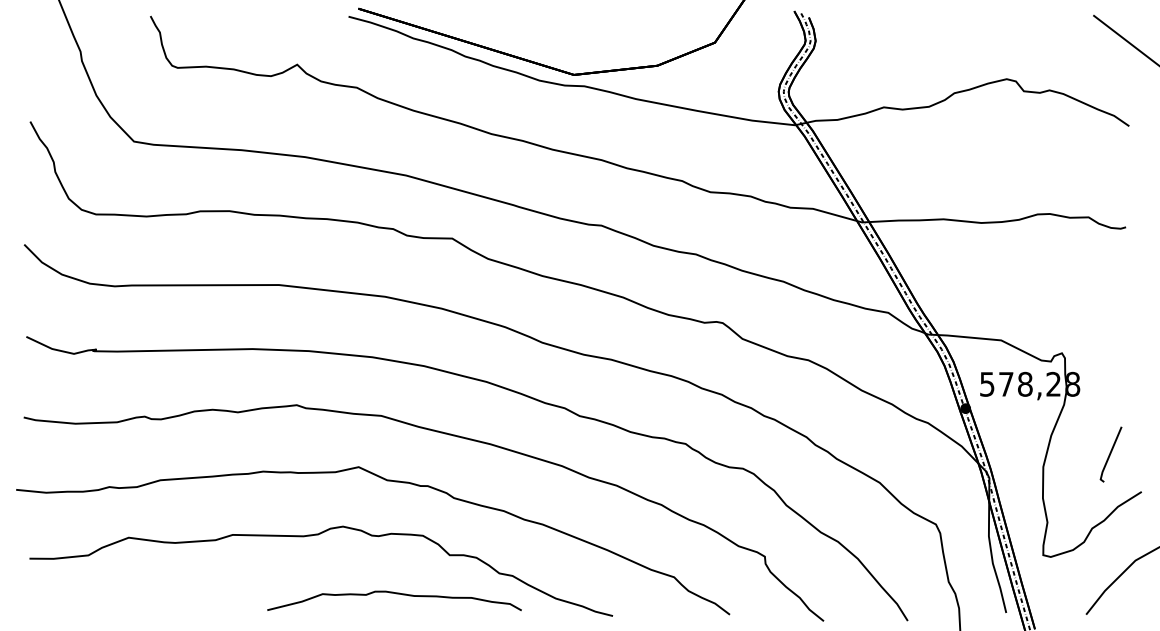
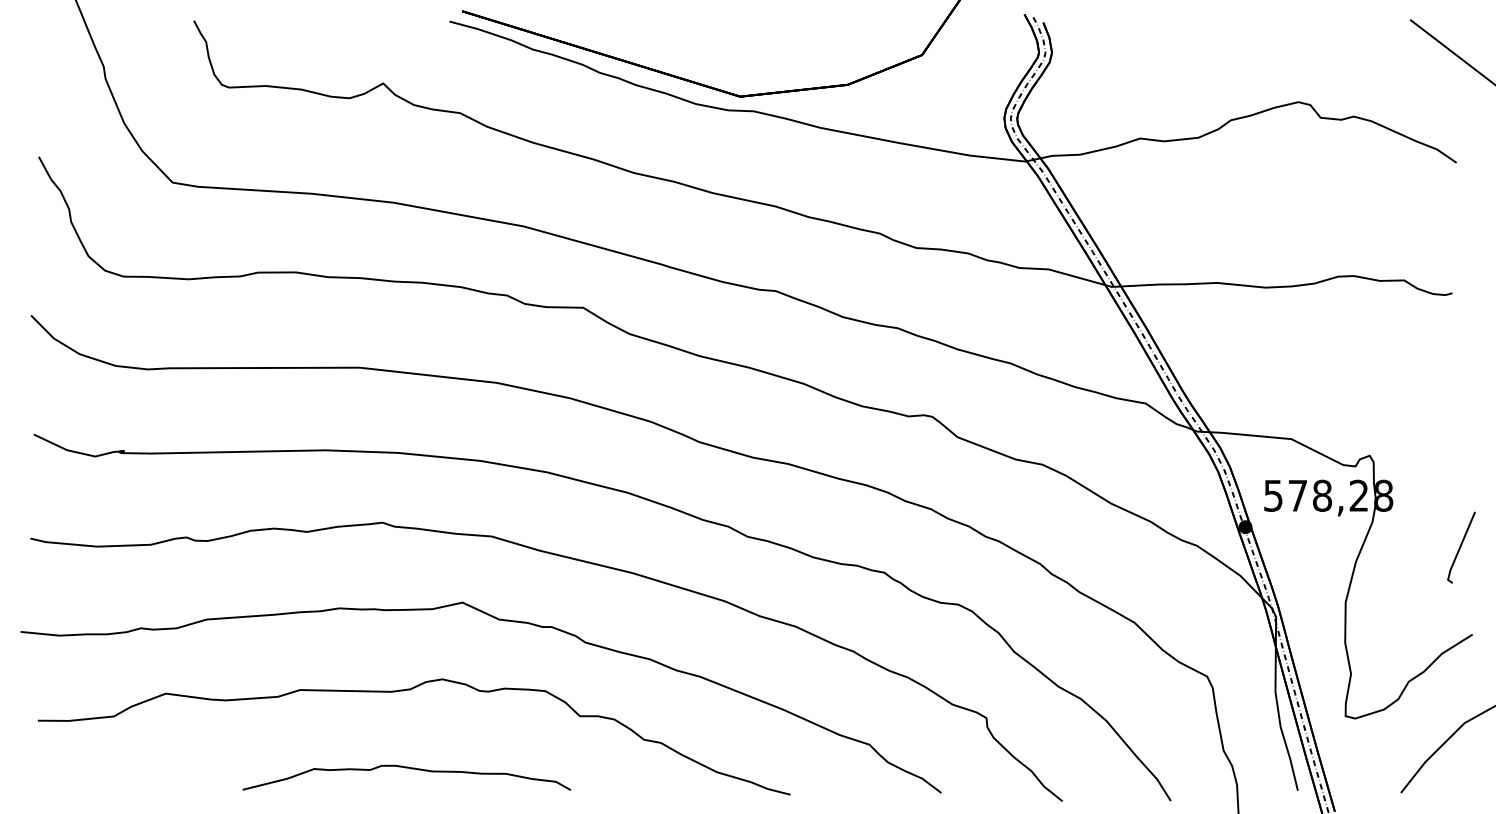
line: (1110, 454) -> (1460, 547), moved
curve: (396, 594) -> (409, 769), moved

